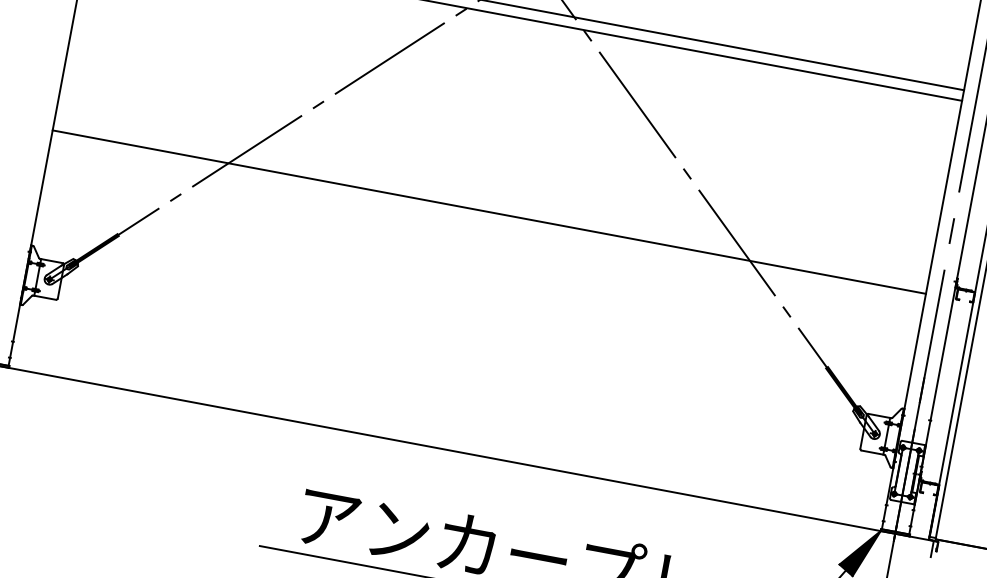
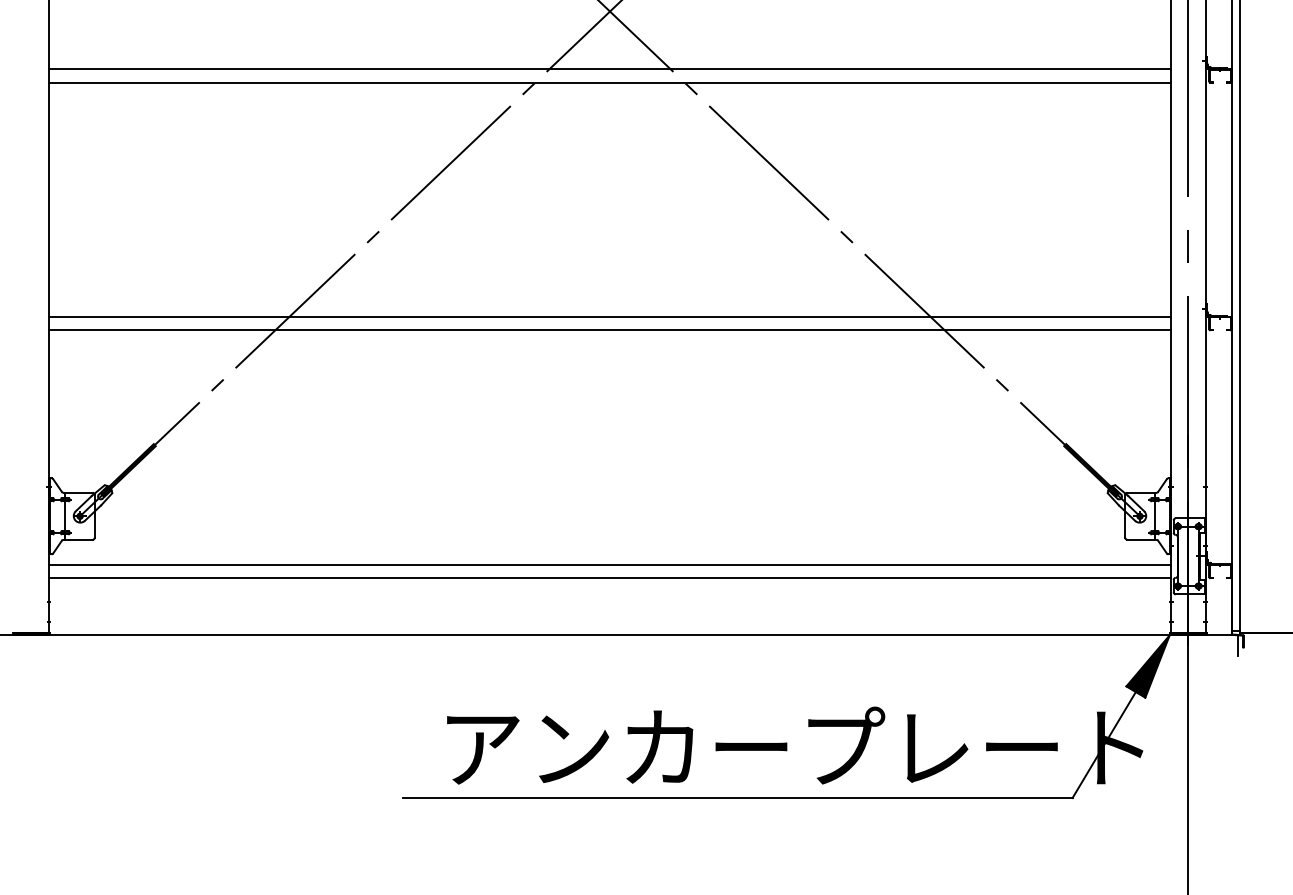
line: (490, 201) -> (609, 316), added
line: (454, 394) -> (609, 564), added
line: (452, 405) -> (609, 578), added

